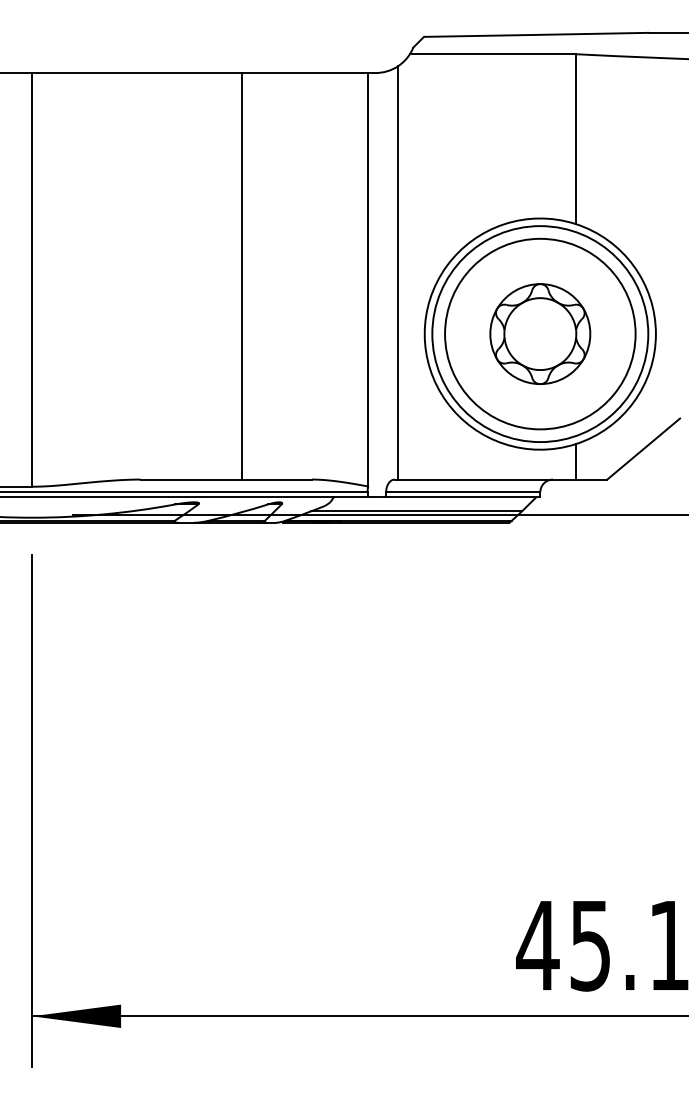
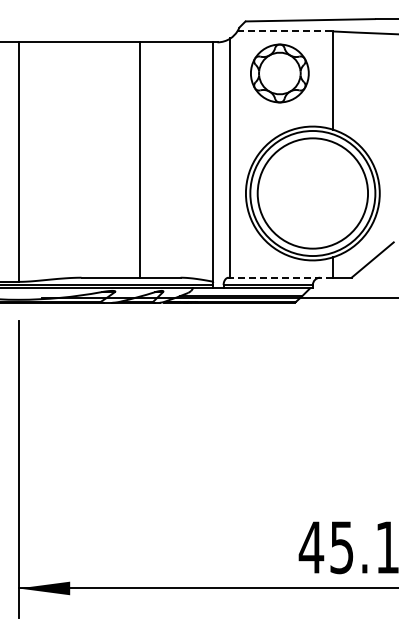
line: (493, 54) -> (285, 31), solid -> dashed
part: (539, 334) -> (279, 73), moved
line: (486, 479) -> (281, 277), solid -> dashed

